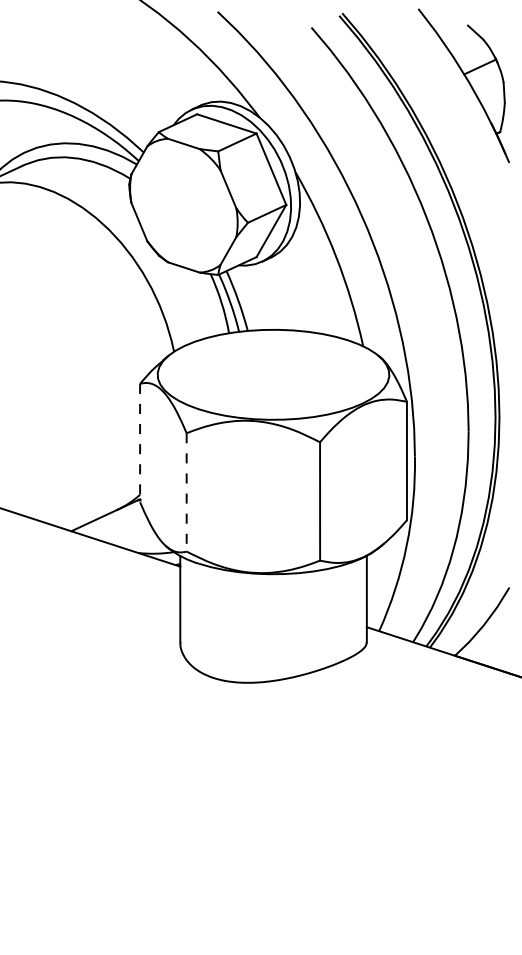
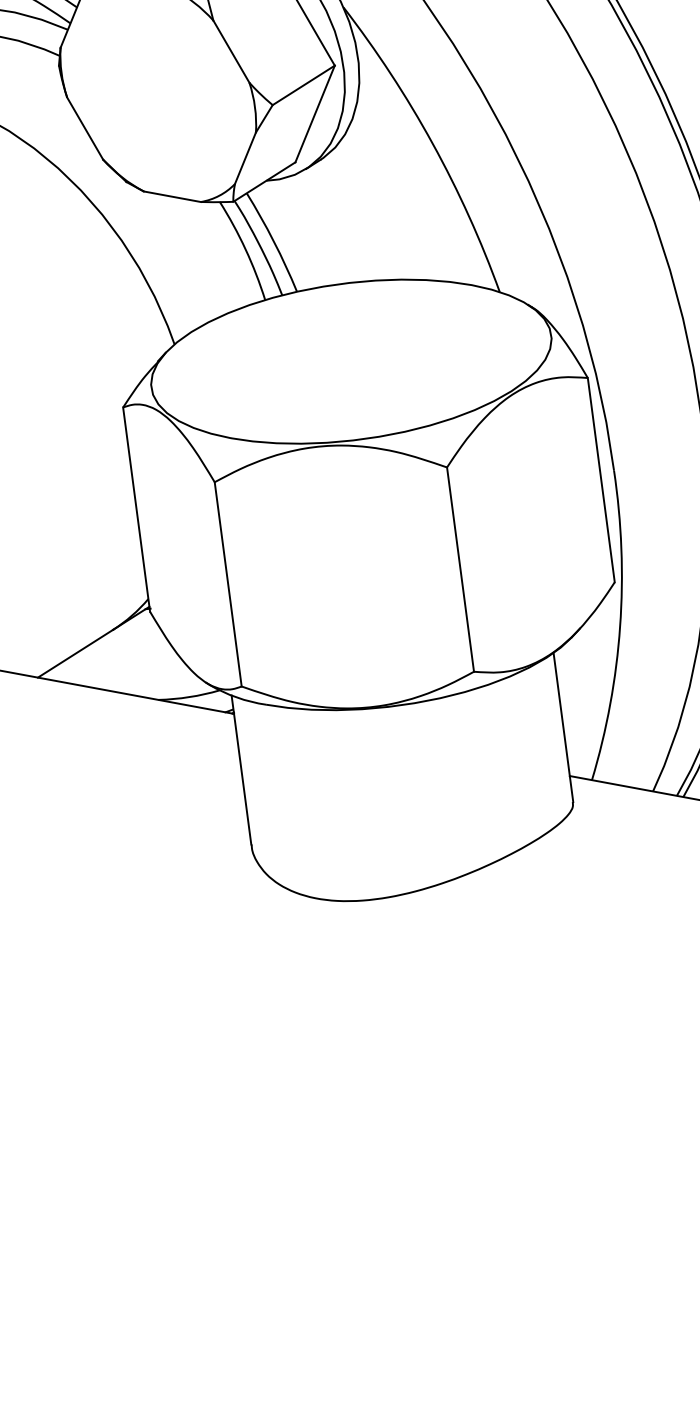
line: (140, 443) -> (137, 510), dashed -> solid
line: (186, 492) -> (227, 584), dashed -> solid

